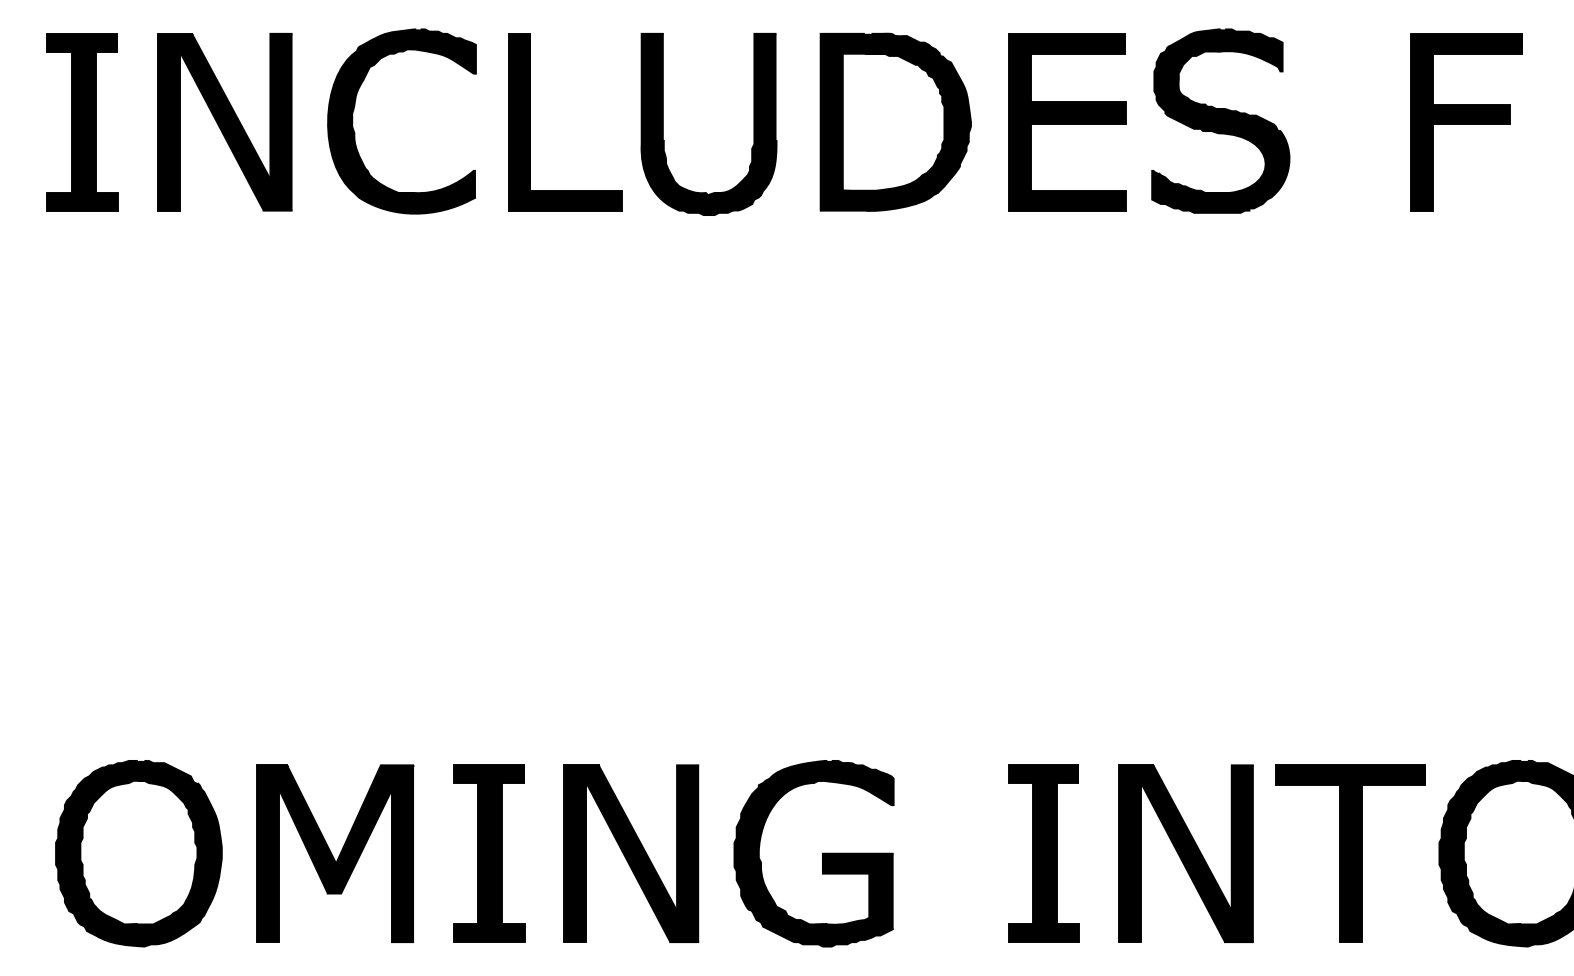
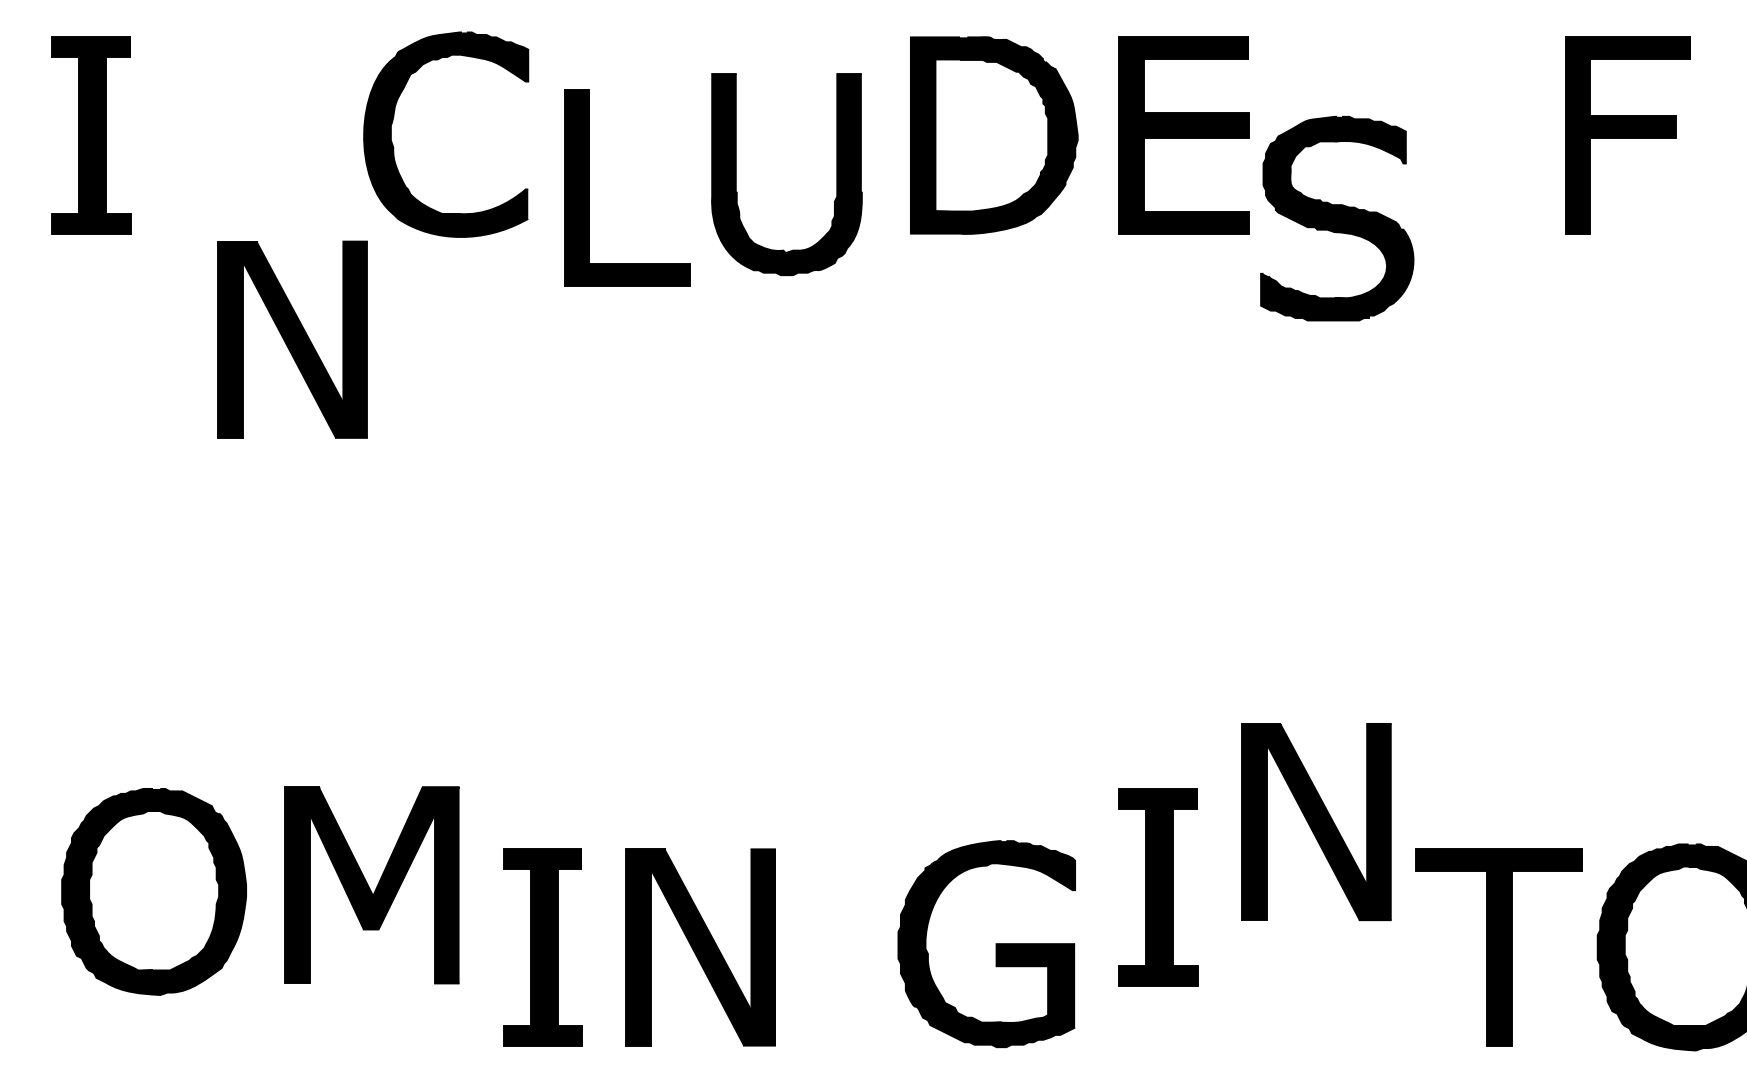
part: (1220, 120) -> (1336, 217), moved
part: (224, 122) -> (292, 340), moved
part: (530, 122) -> (588, 187), moved
part: (663, 124) -> (736, 174), moved
part: (138, 853) -> (153, 891), moved
part: (335, 853) -> (372, 885), moved
part: (822, 853) -> (996, 943), moved
part: (1043, 853) -> (1158, 887), moved
part: (1185, 853) -> (1315, 821), moved

